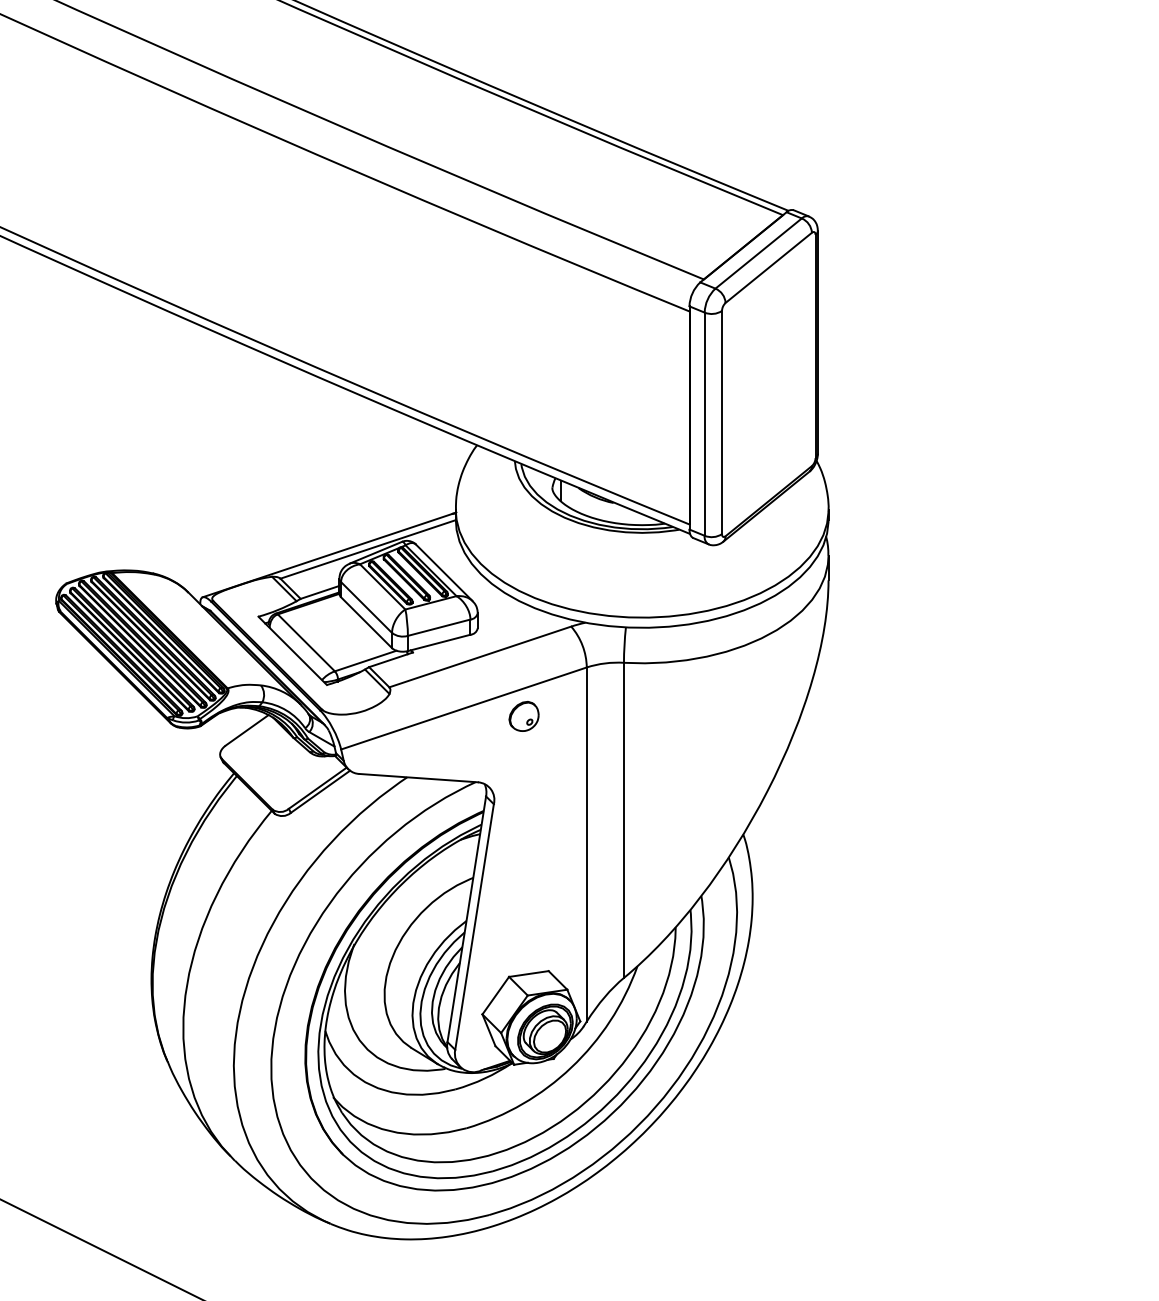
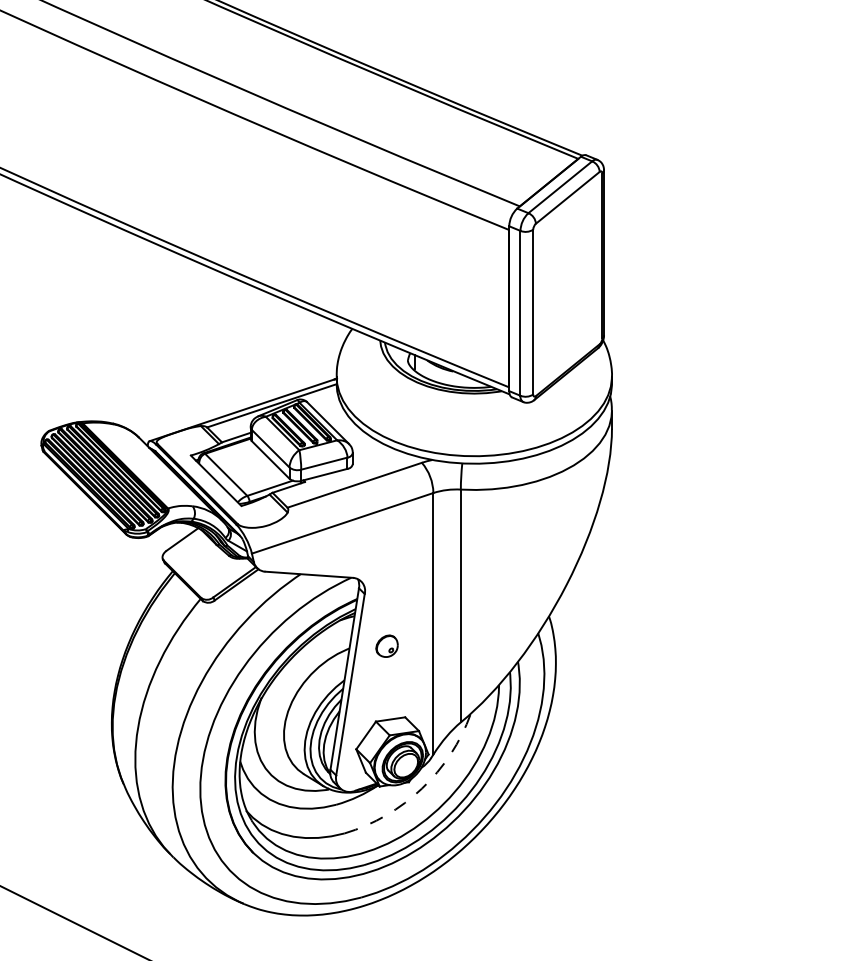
part: (523, 715) -> (386, 645), moved
arc: (572, 1067) -> (422, 788), solid -> dashed

